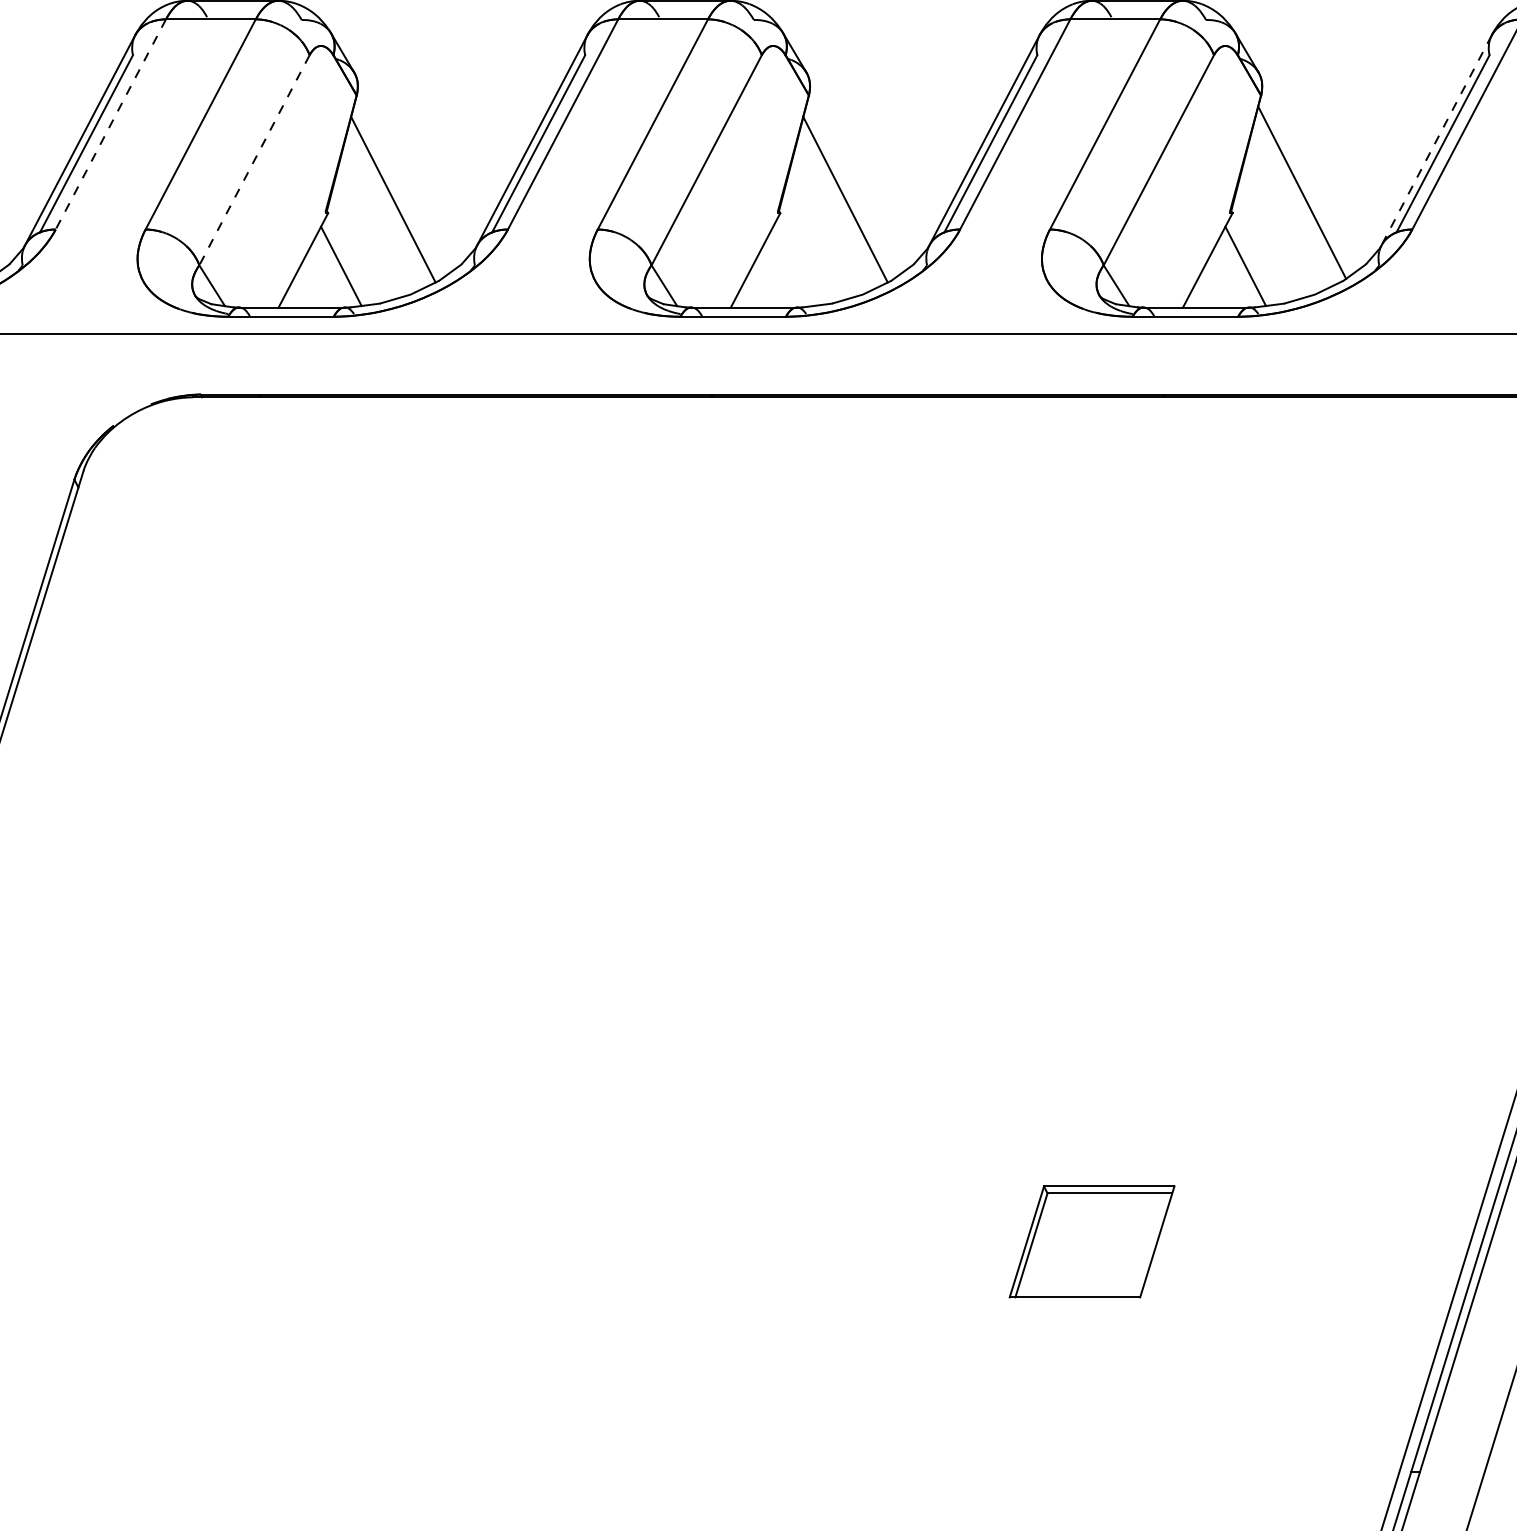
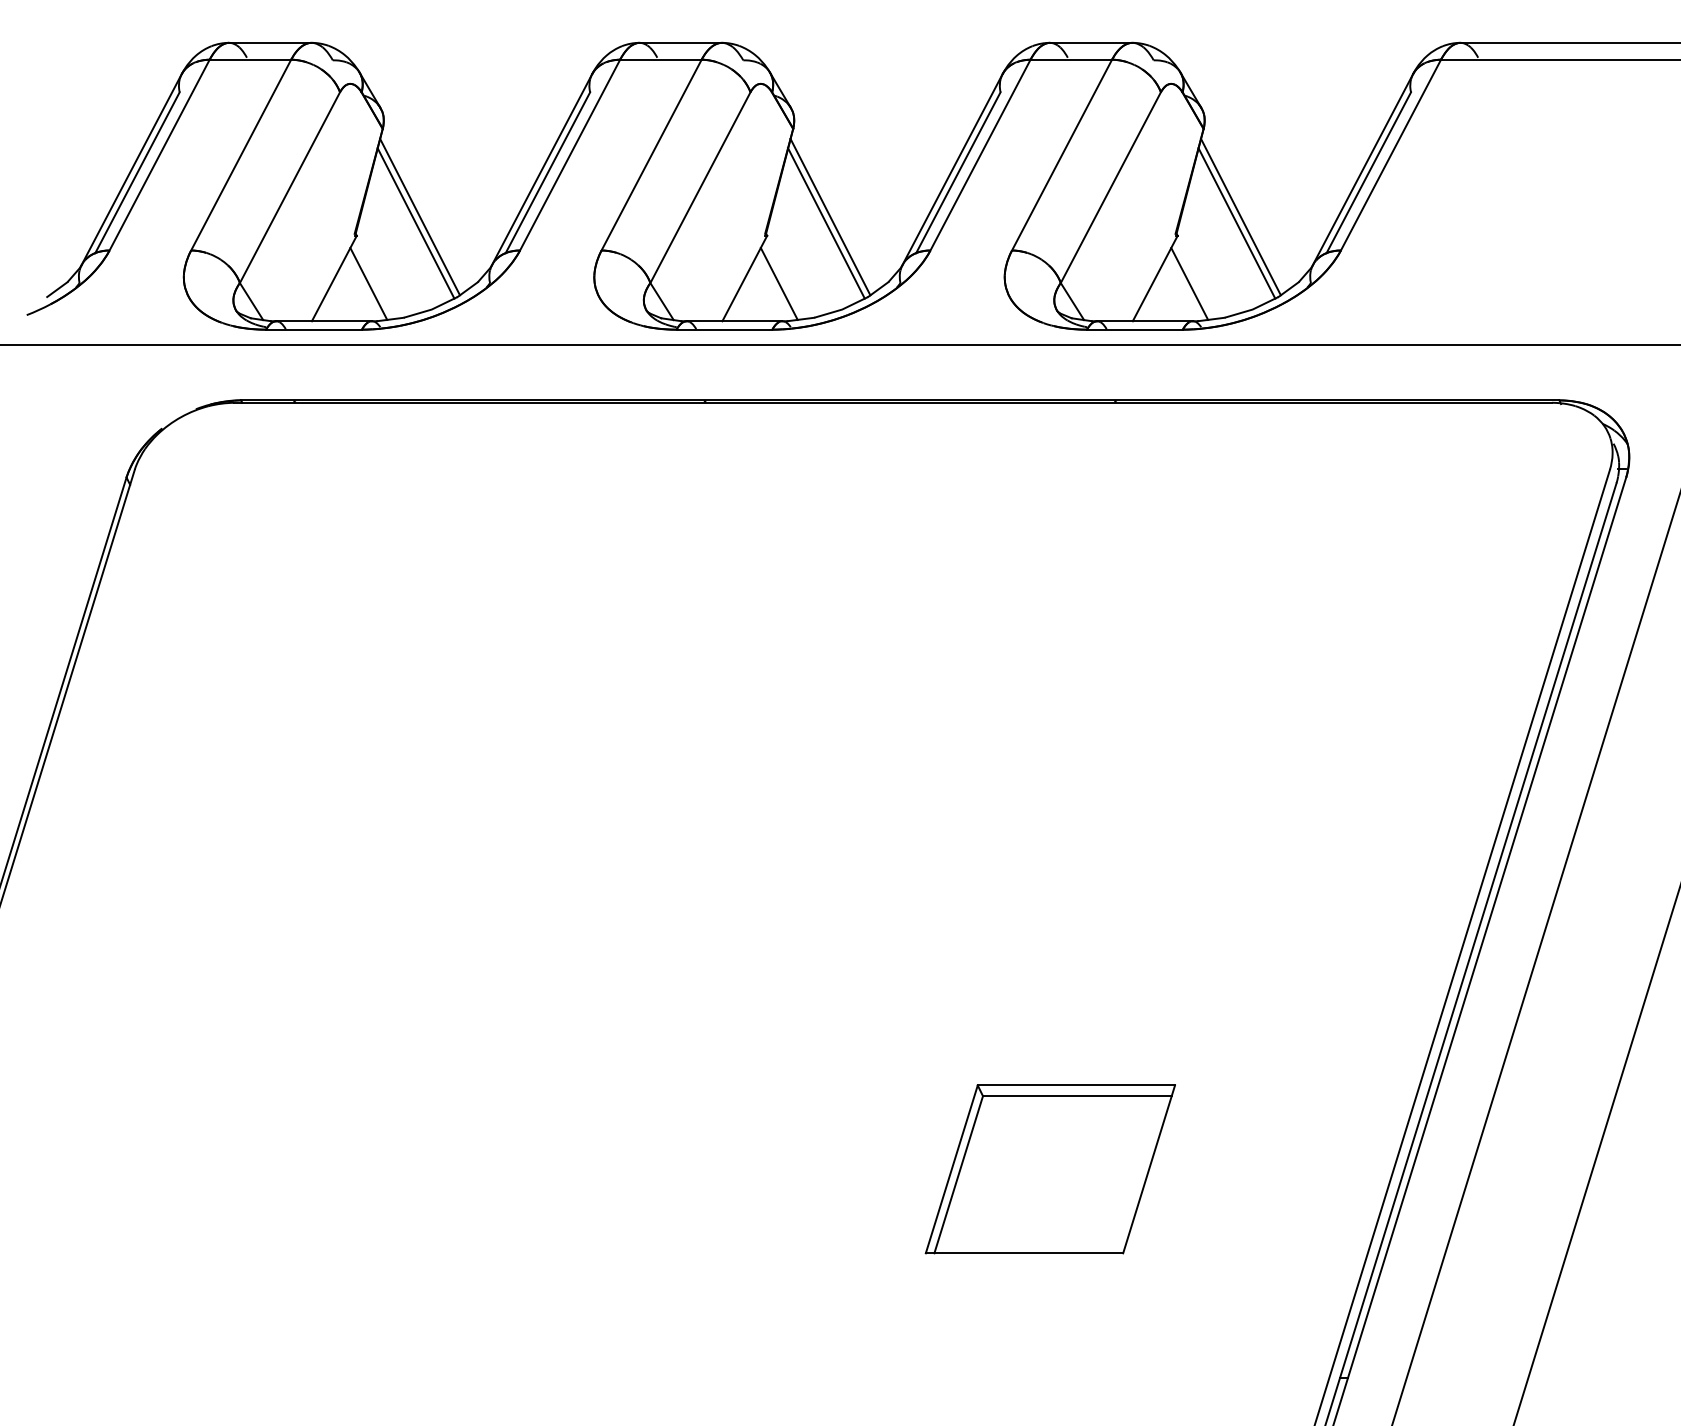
line: (110, 124) -> (159, 155), dashed -> solid
line: (1436, 140) -> (1362, 169), dashed -> solid
line: (253, 160) -> (289, 187), dashed -> solid
line: (398, 192) -> (420, 216), added
line: (849, 192) -> (830, 216), added
line: (1297, 199) -> (1236, 223), added
line: (792, 265) -> (778, 283), added
part: (1091, 1241) -> (1049, 1169), size x1.67

